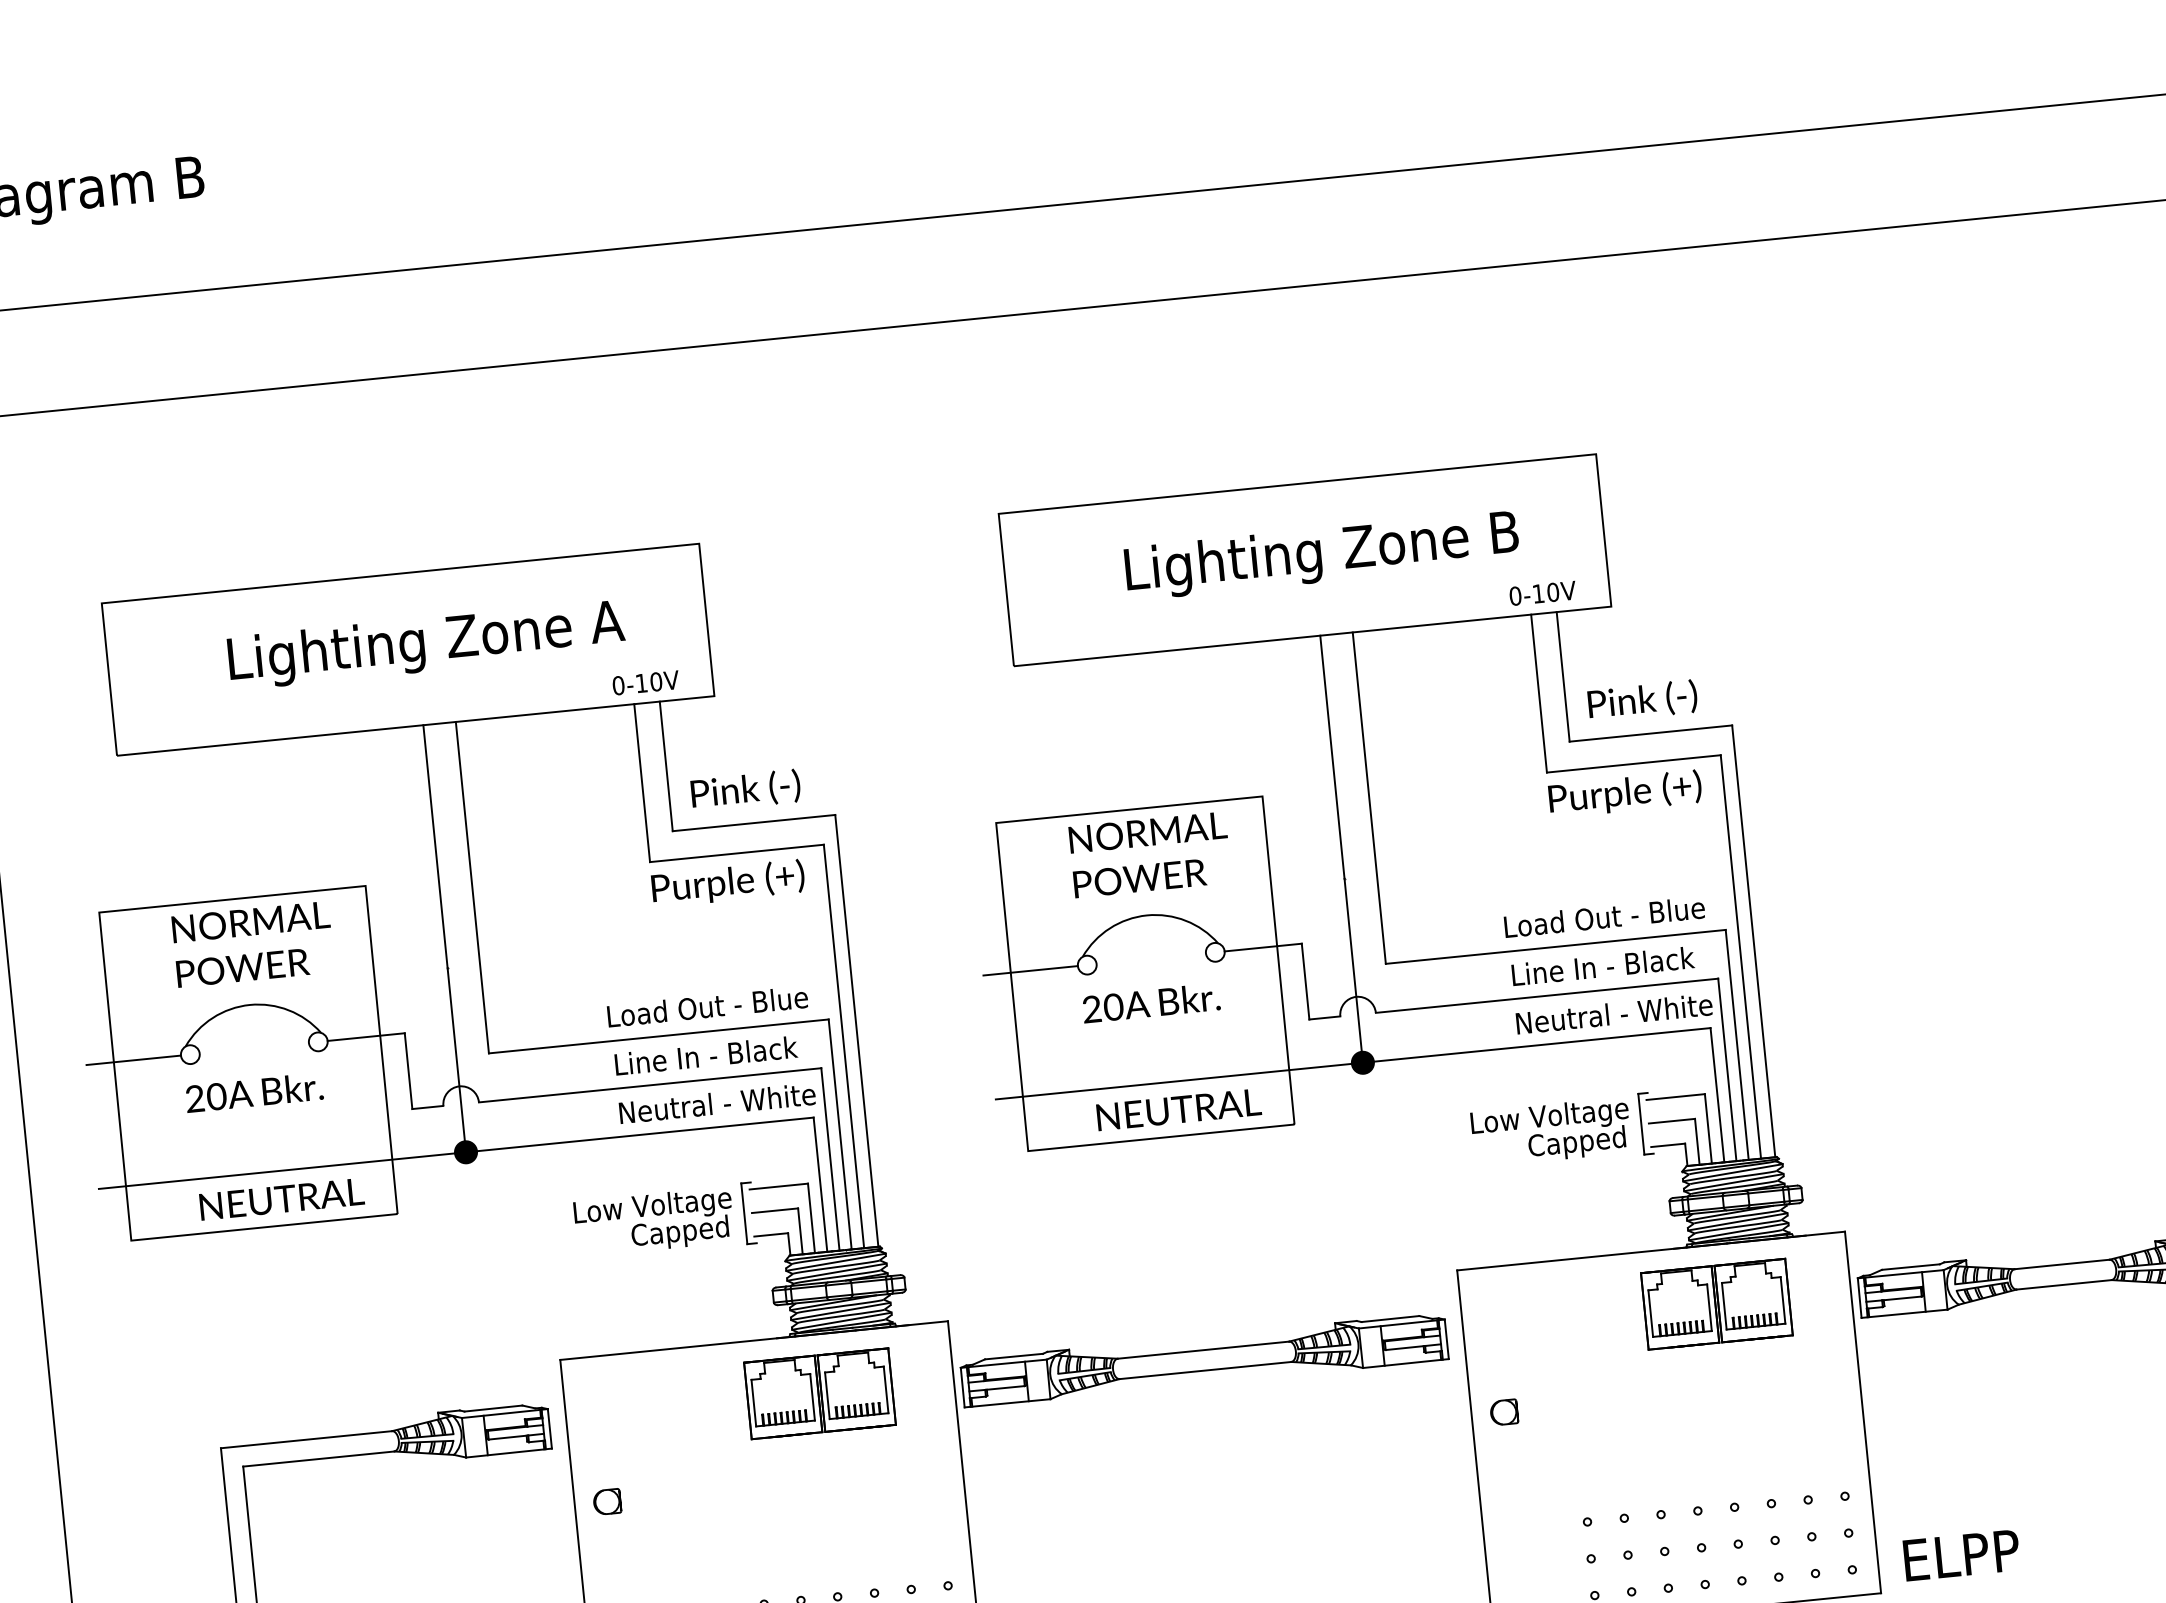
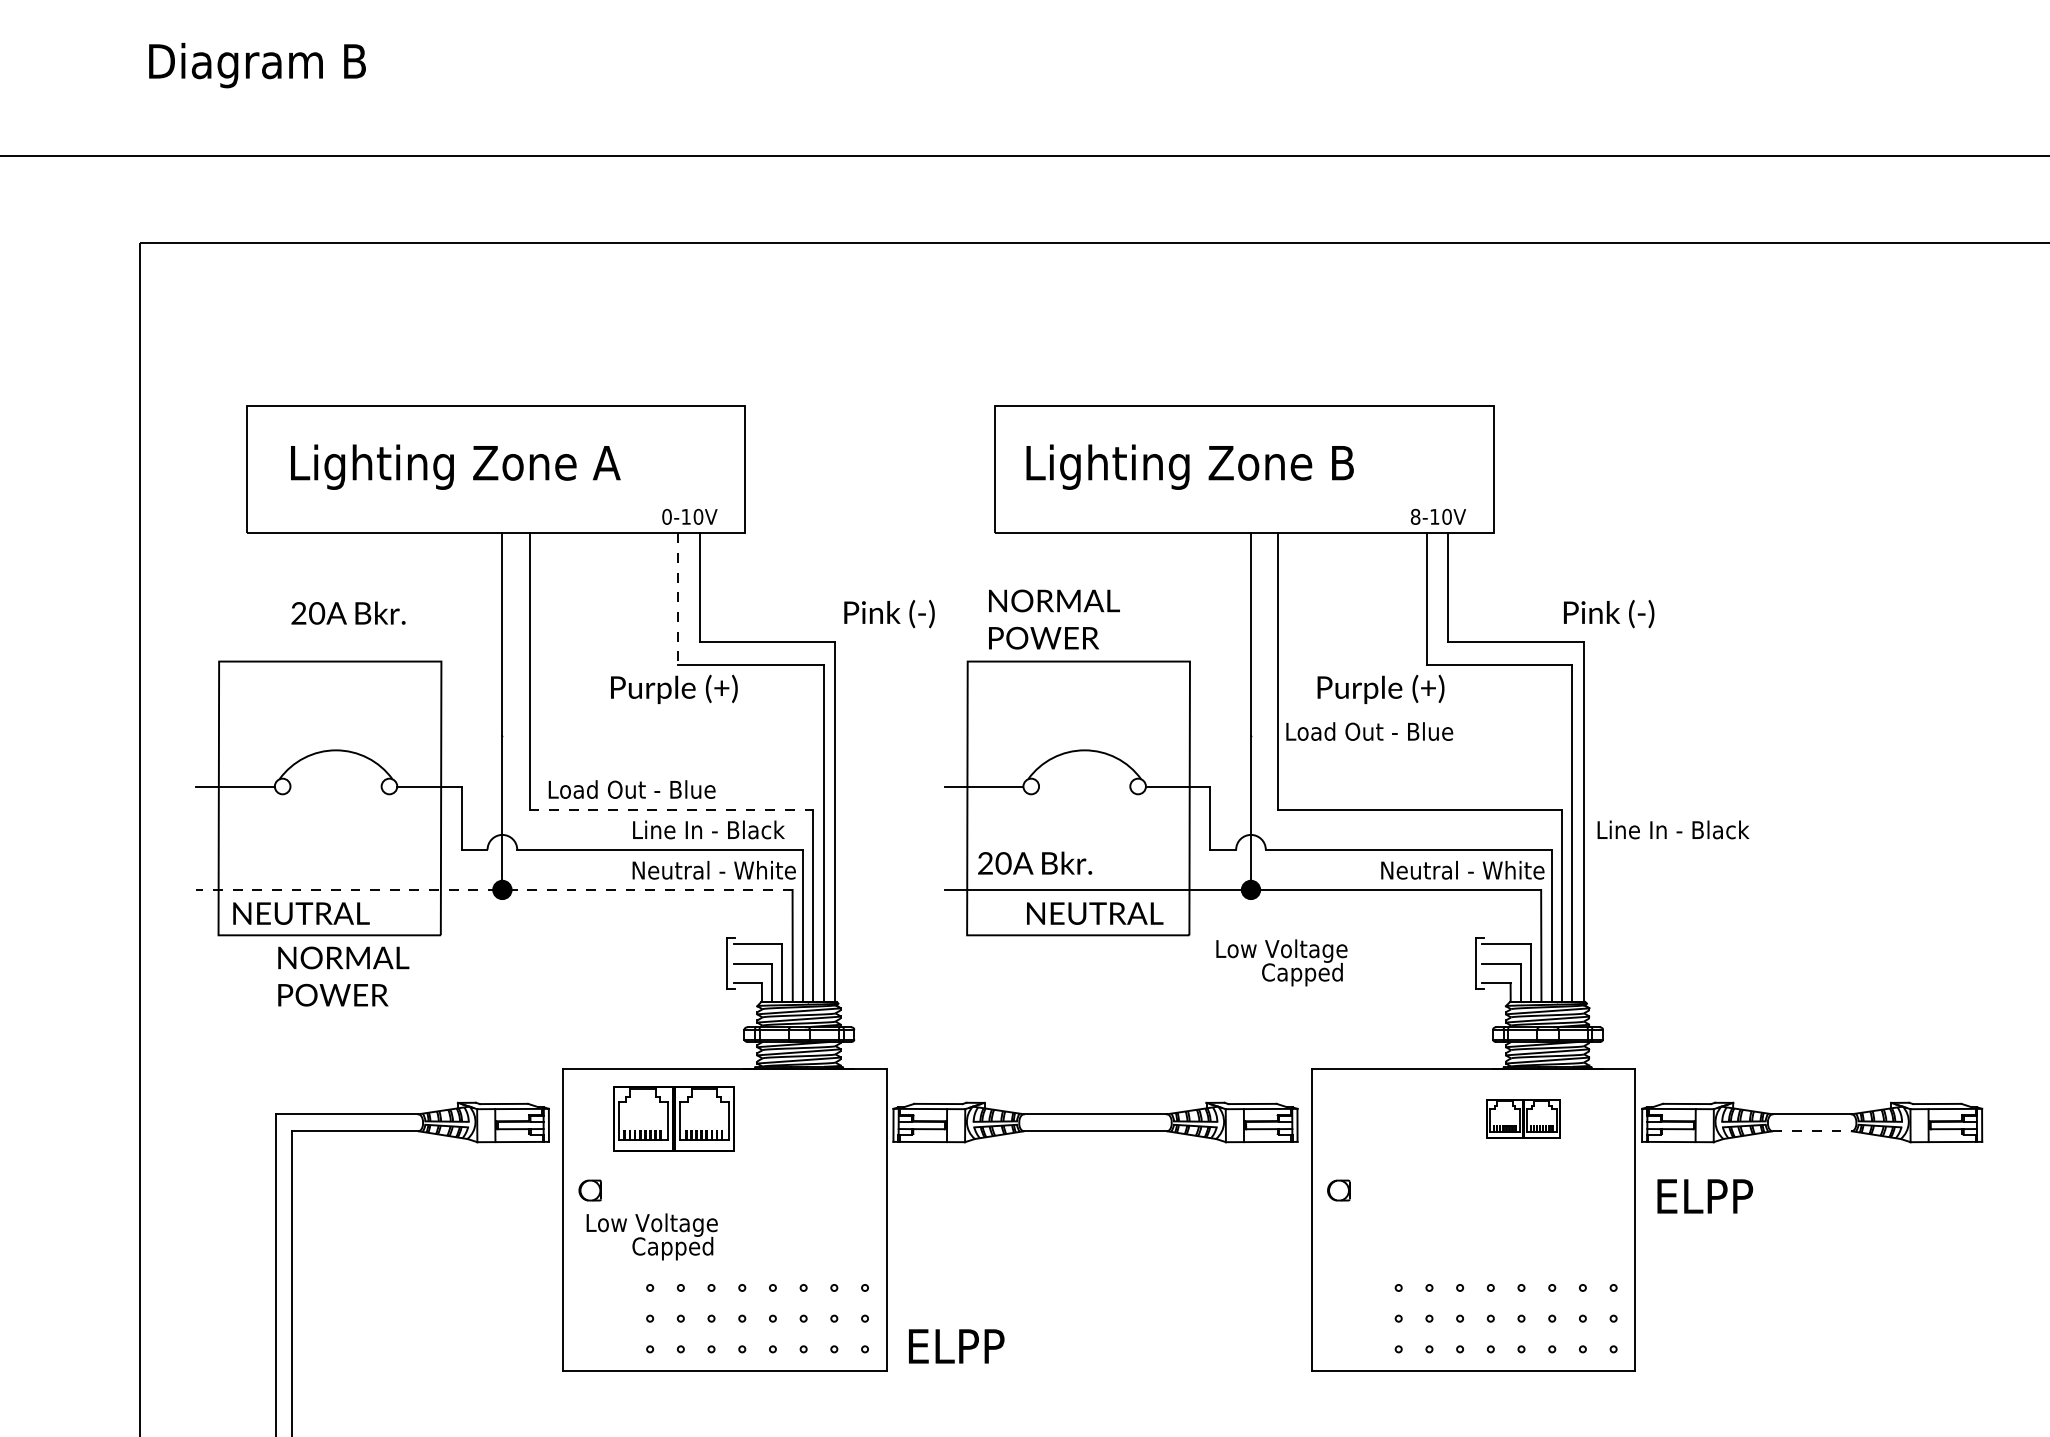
text: (1321, 554) -> (1189, 466), moved
text: (1515, 595) -> (1415, 516), 0-10V -> 8-10V
text: (426, 643) -> (455, 466), moved
text: (1643, 701) -> (1609, 614), moved
line: (642, 783) -> (678, 599), solid -> dashed
text: (745, 791) -> (889, 614), moved
text: (1624, 792) -> (1380, 688), moved
text: (1150, 854) -> (1054, 619), moved
text: (728, 882) -> (674, 688), moved
text: (1604, 917) -> (1369, 731), moved
text: (252, 944) -> (343, 976), moved
text: (1603, 965) -> (1673, 829), moved
text: (1151, 1002) -> (1035, 862), moved
text: (706, 1006) -> (631, 789), moved
line: (659, 1036) -> (671, 810), solid -> dashed
text: (254, 1091) -> (348, 612), moved
text: (1550, 1131) -> (1281, 962), moved
line: (455, 1152) -> (493, 889), solid -> dashed
text: (282, 1199) -> (301, 913), moved
text: (653, 1221) -> (651, 1236), moved
line: (2064, 1285) -> (1812, 1131), solid -> dashed
part: (1716, 1304) -> (1523, 1118), size x0.6
part: (819, 1393) -> (673, 1118), moved
text: (1962, 1555) -> (1705, 1196), moved

